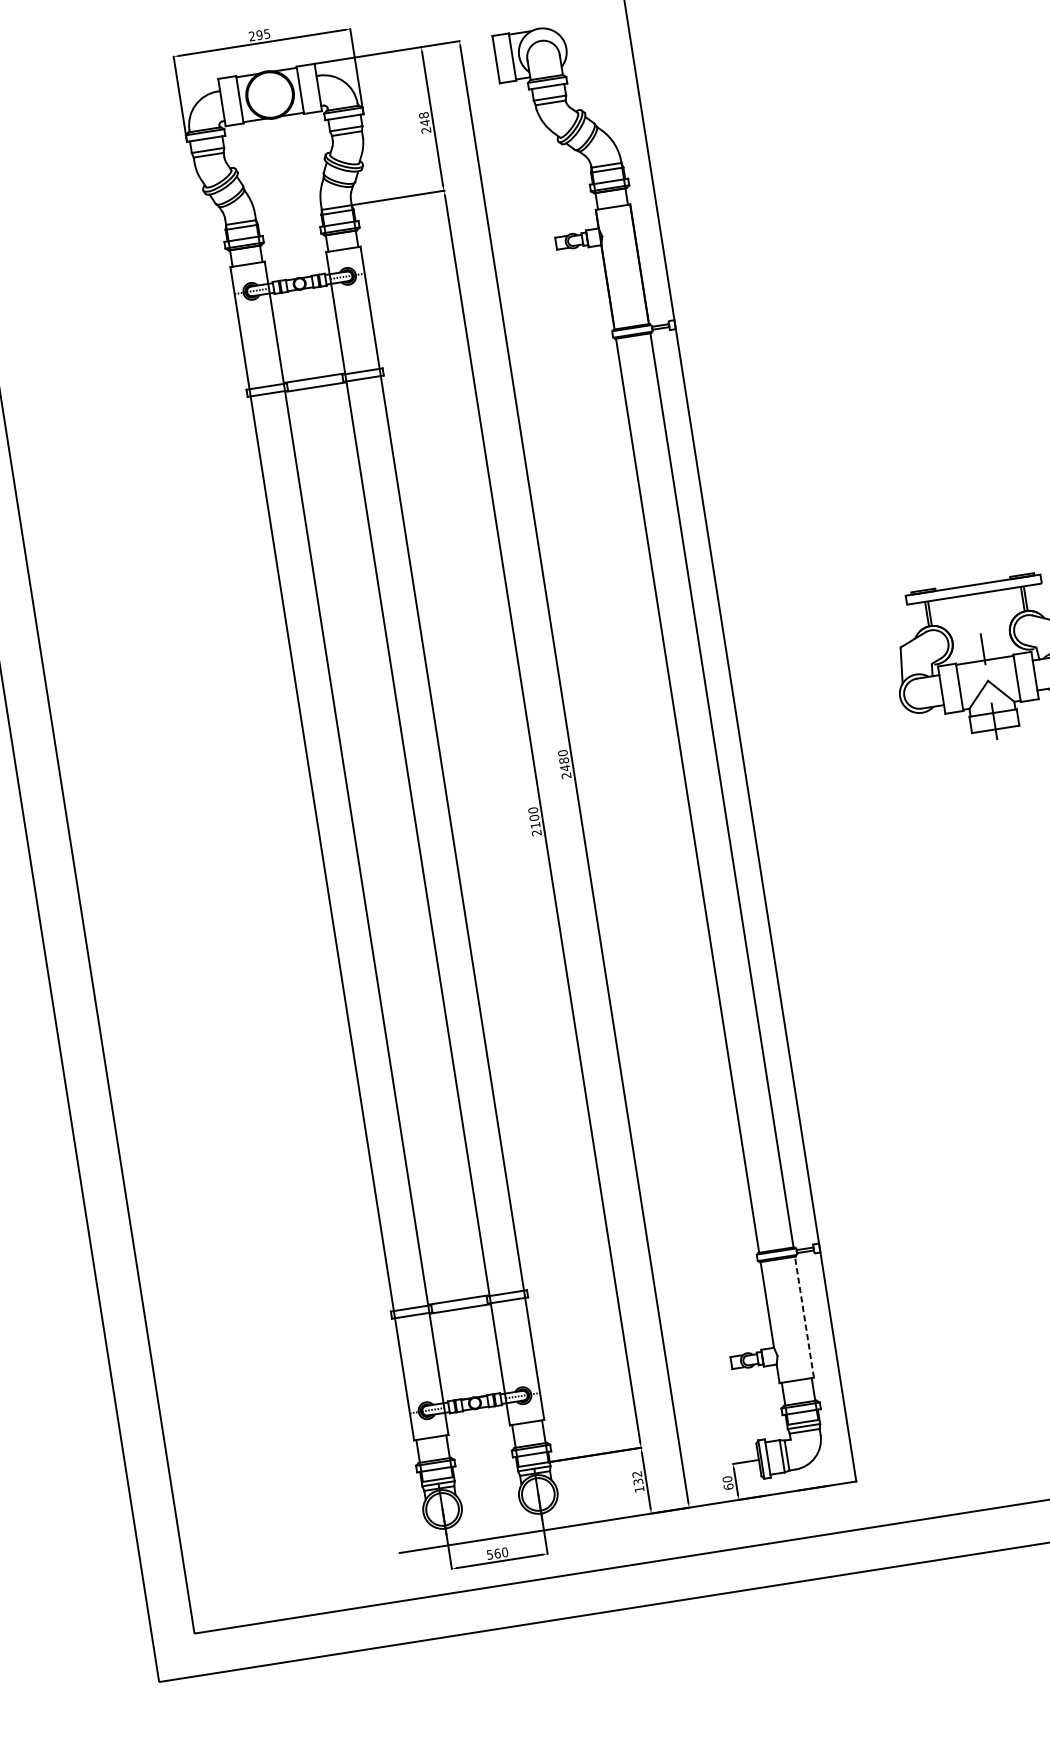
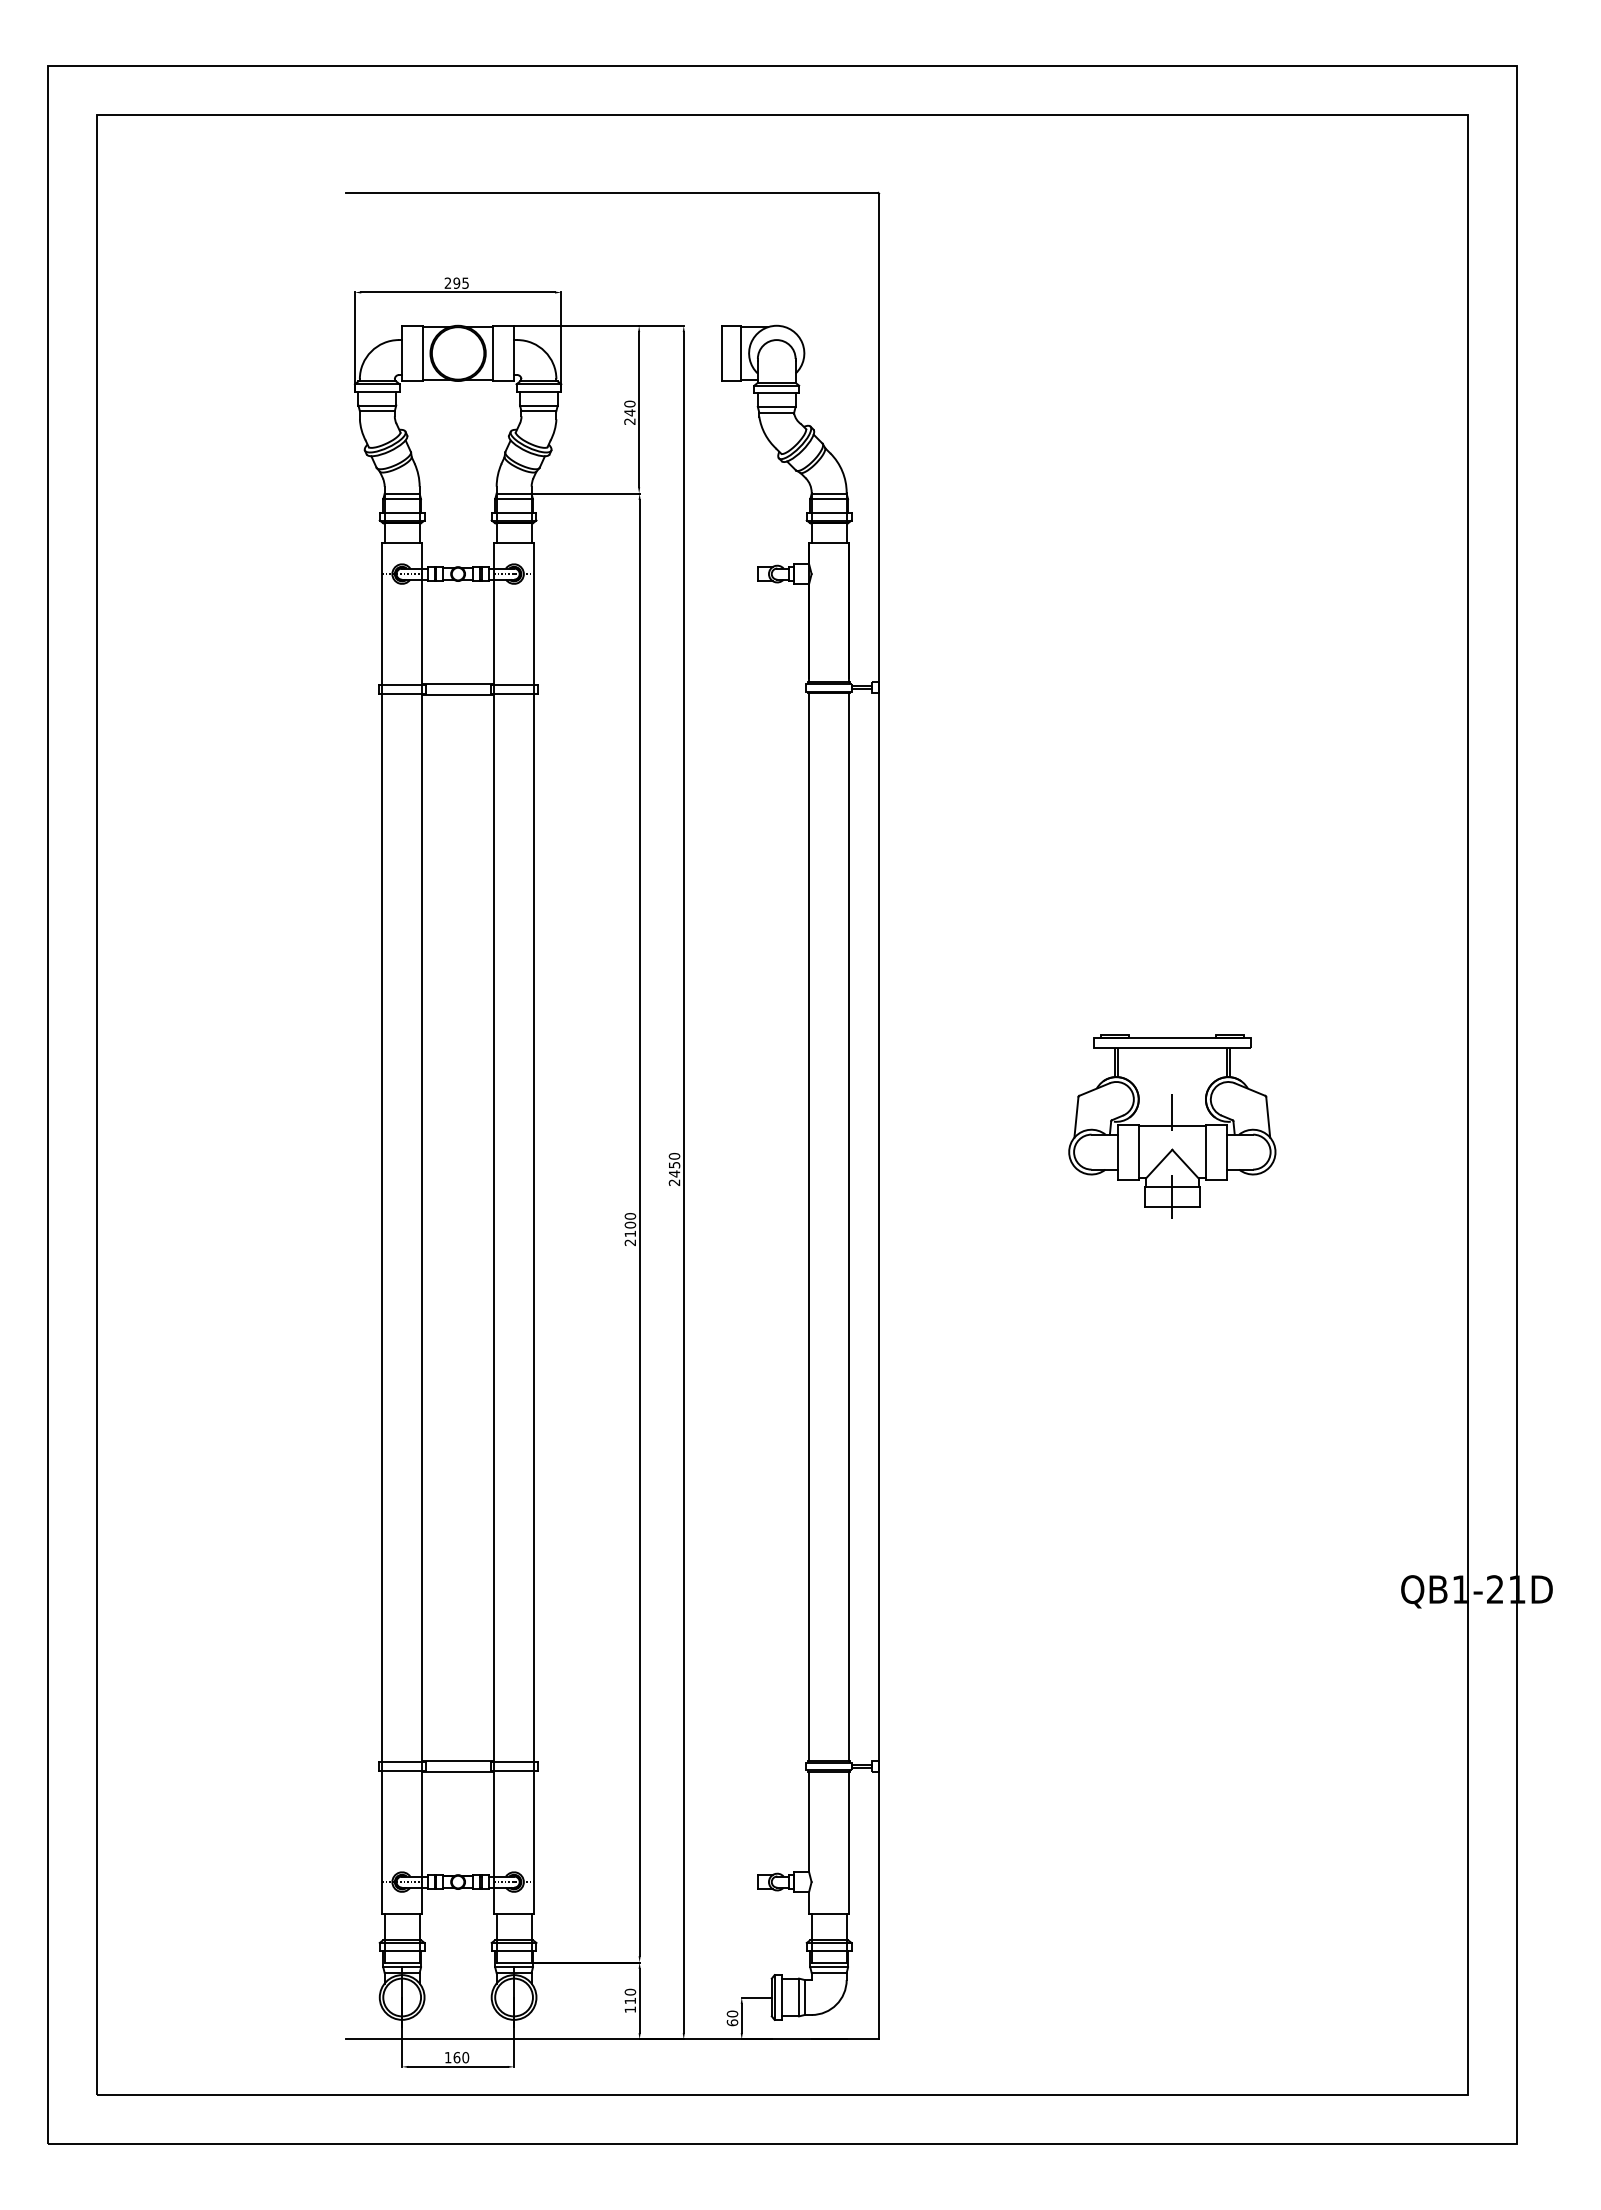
text: (423, 114) -> (629, 403), 248 -> 240
text: (564, 760) -> (674, 1164), 2480 -> 2450
line: (804, 1316) -> (849, 1842), dashed -> solid
text: (637, 1478) -> (630, 1996), 132 -> 110
text: (490, 1554) -> (448, 2057), 560 -> 160

